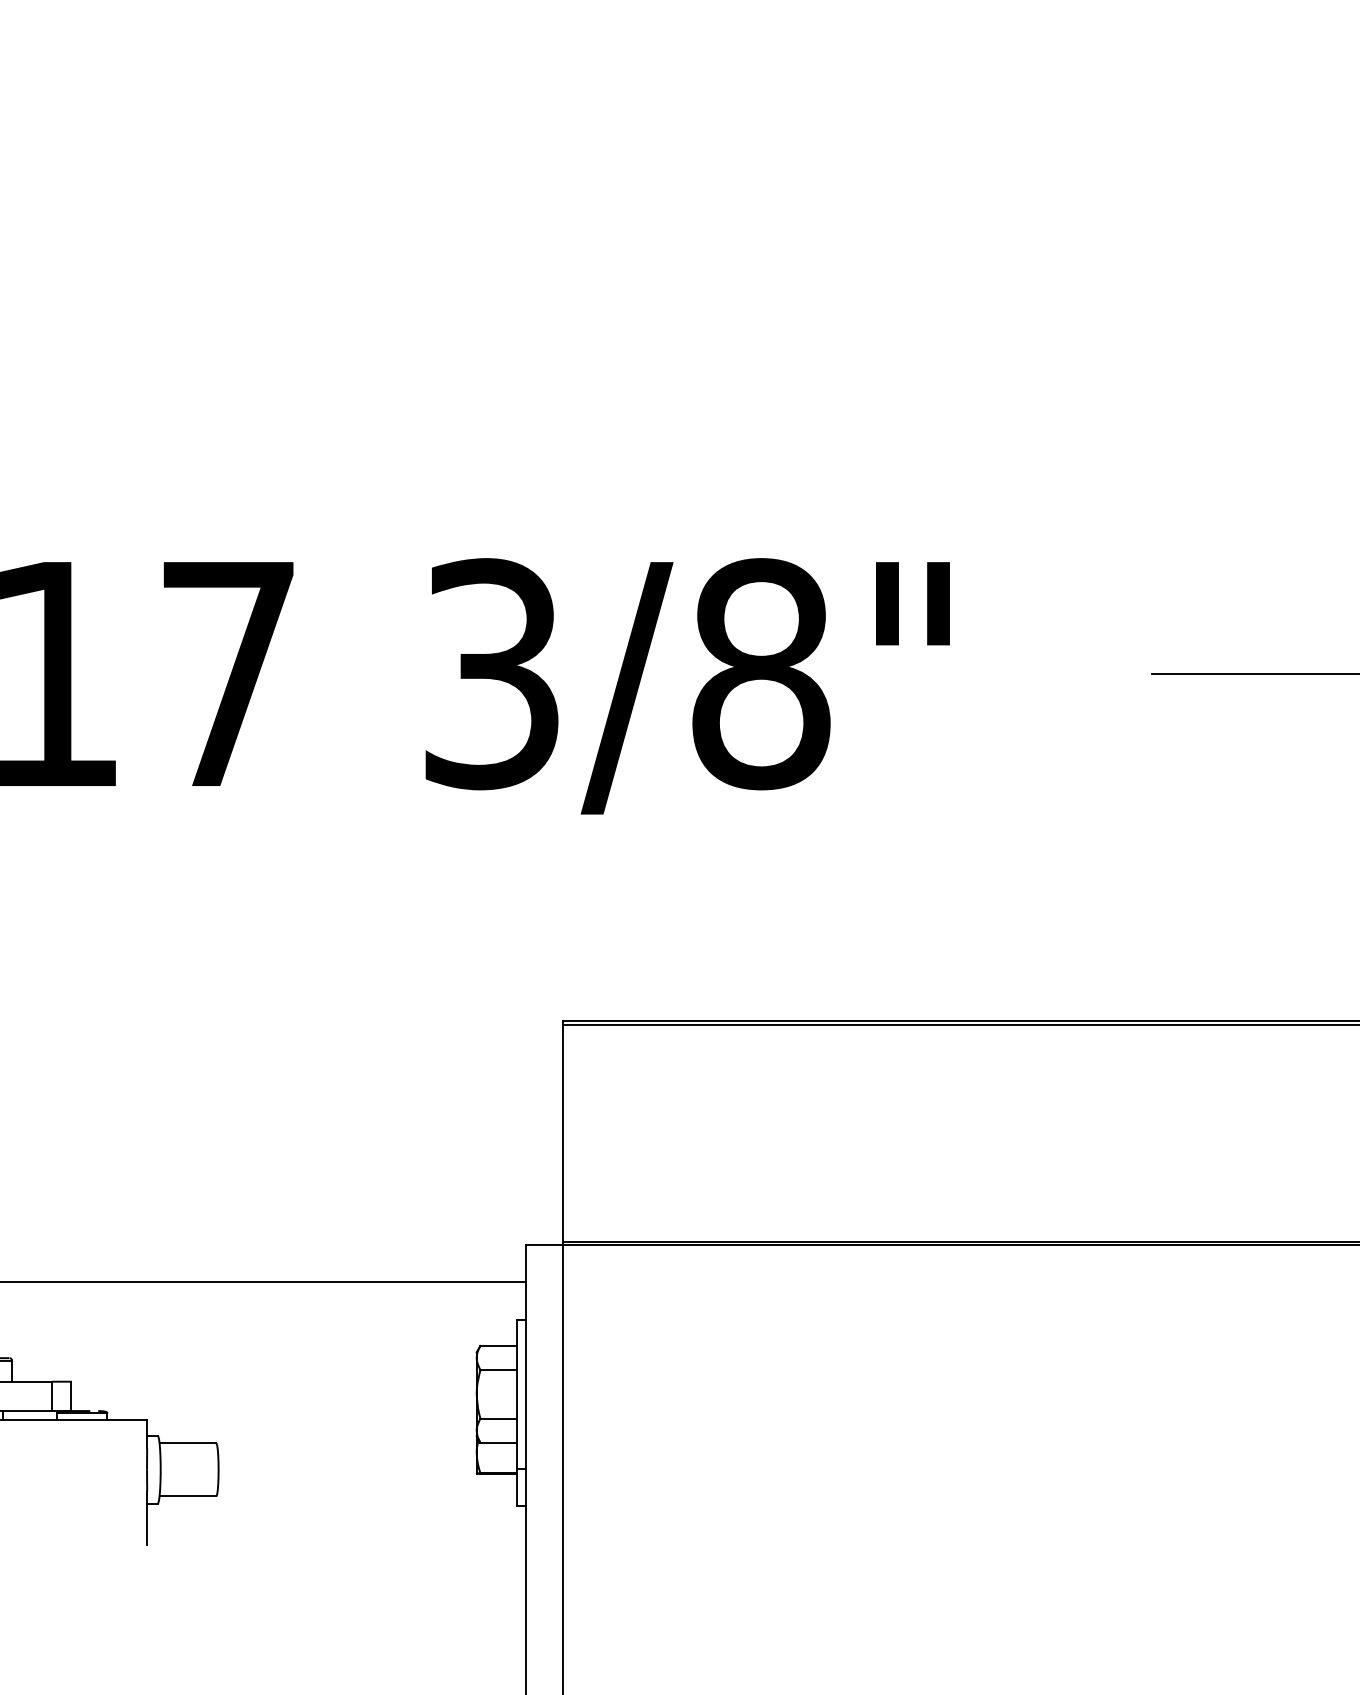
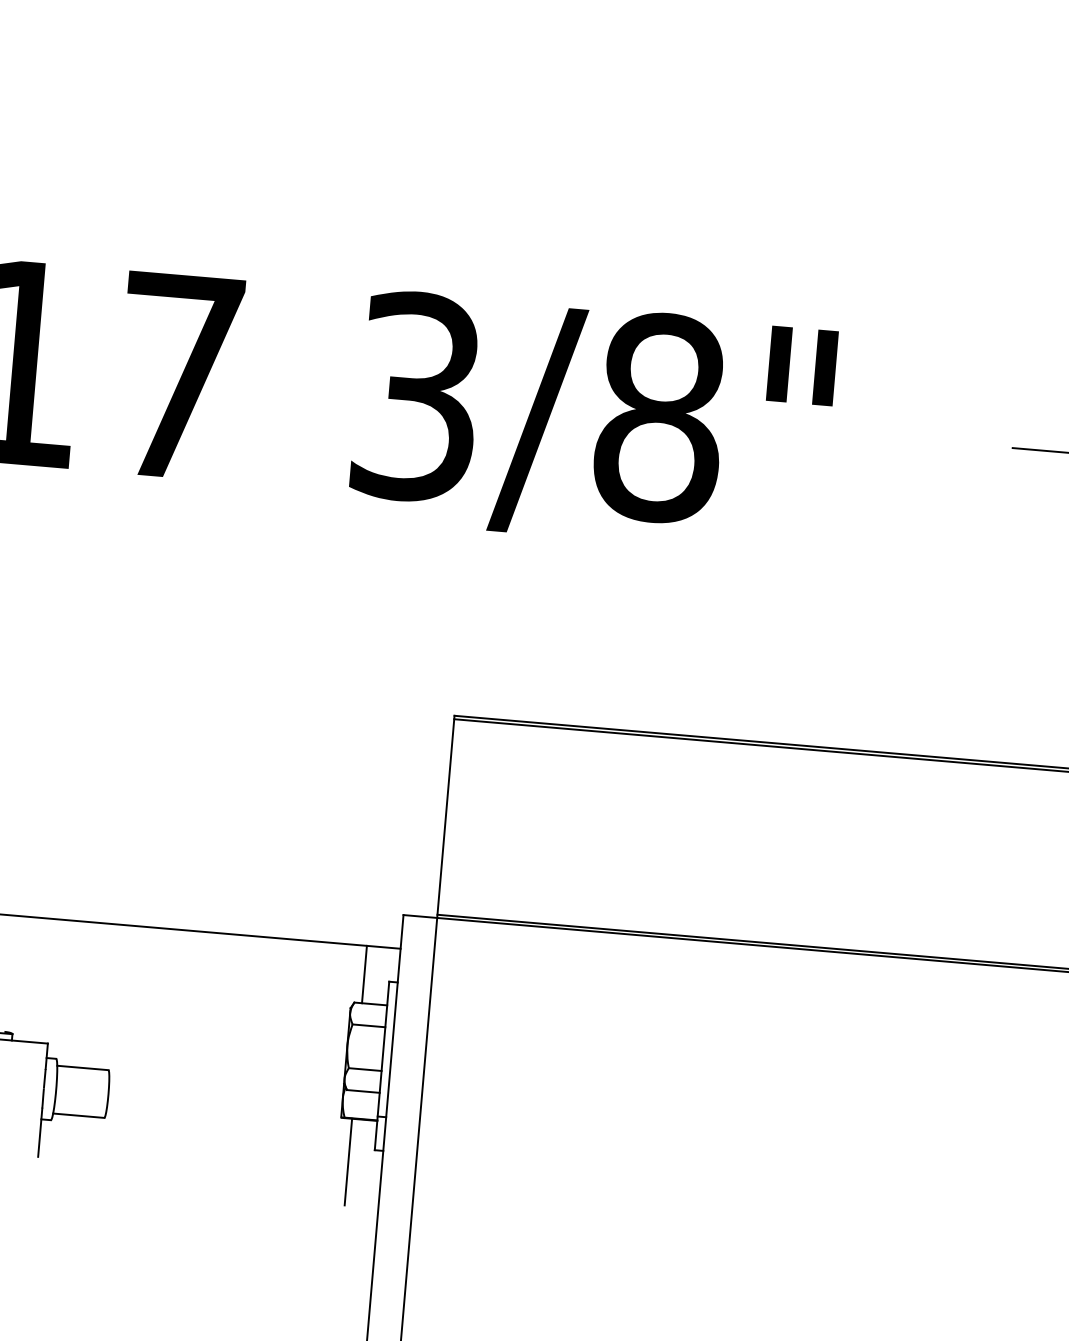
line: (488, 1313) -> (364, 973), added
line: (488, 1521) -> (348, 1161), added

